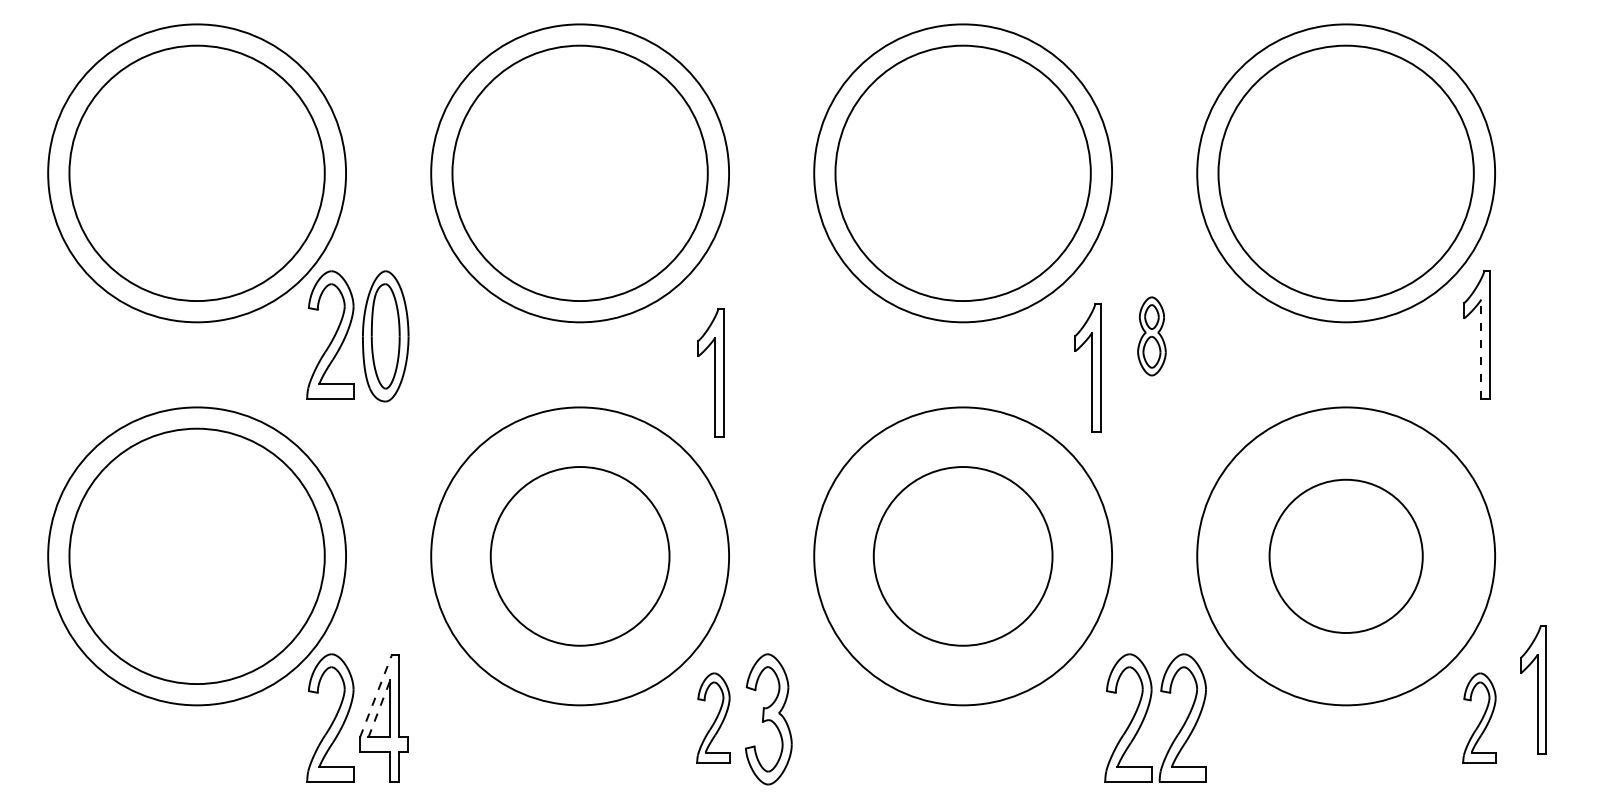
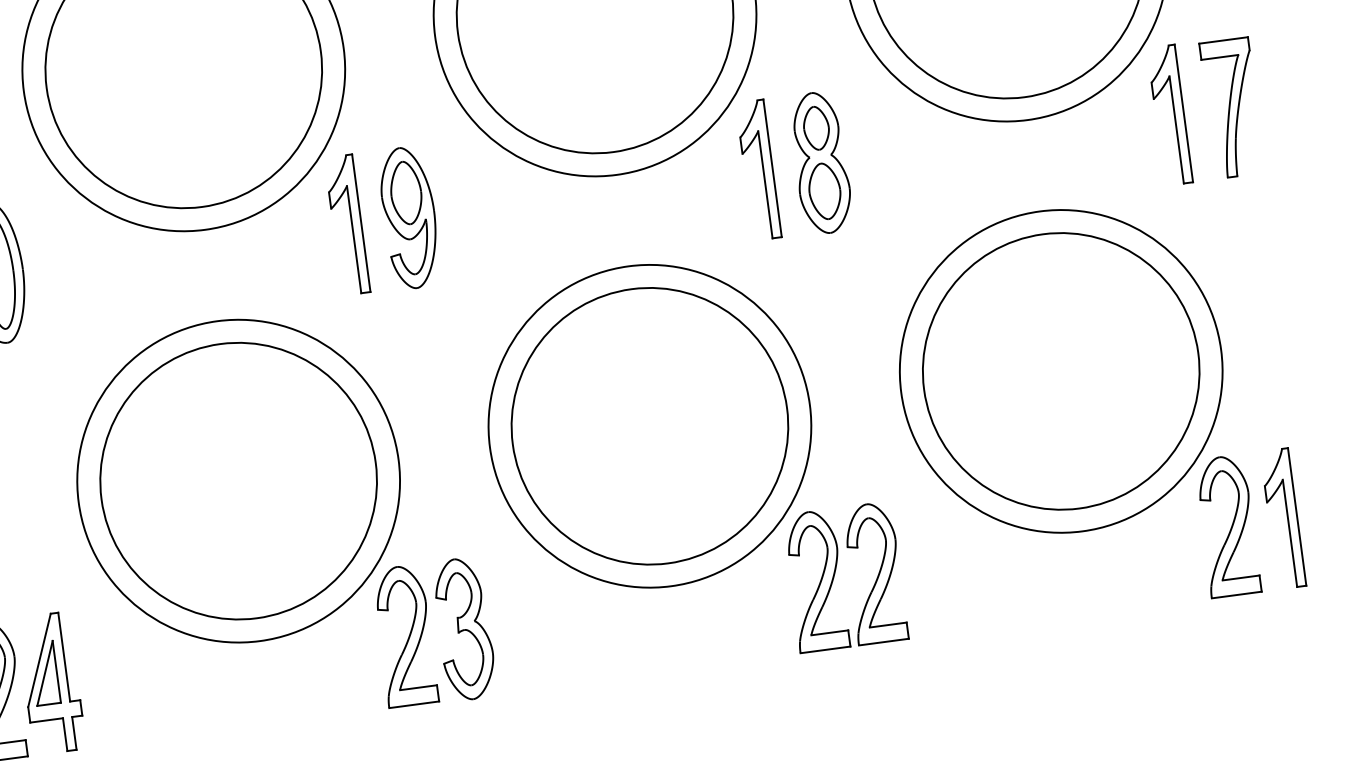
part: (1534, 335) -> (1231, 107), added
part: (768, 336) -> (409, 218), added
part: (1151, 336) -> (820, 163), size x1.67
line: (1481, 349) -> (1176, 129), dashed -> solid
part: (1087, 367) -> (758, 169), moved
part: (710, 372) -> (346, 224), moved
circle: (579, 556) -> (237, 481), size x1.43
circle: (962, 556) -> (649, 426), size x1.43
circle: (1345, 556) -> (1060, 371), size x1.67
part: (1533, 689) -> (1283, 517), moved
line: (376, 695) -> (39, 659), dashed -> solid
line: (379, 708) -> (45, 673), dashed -> solid
part: (1146, 715) -> (835, 575), moved
part: (713, 717) -> (404, 635), size x1.43
part: (1479, 717) -> (1227, 525), size x1.43

